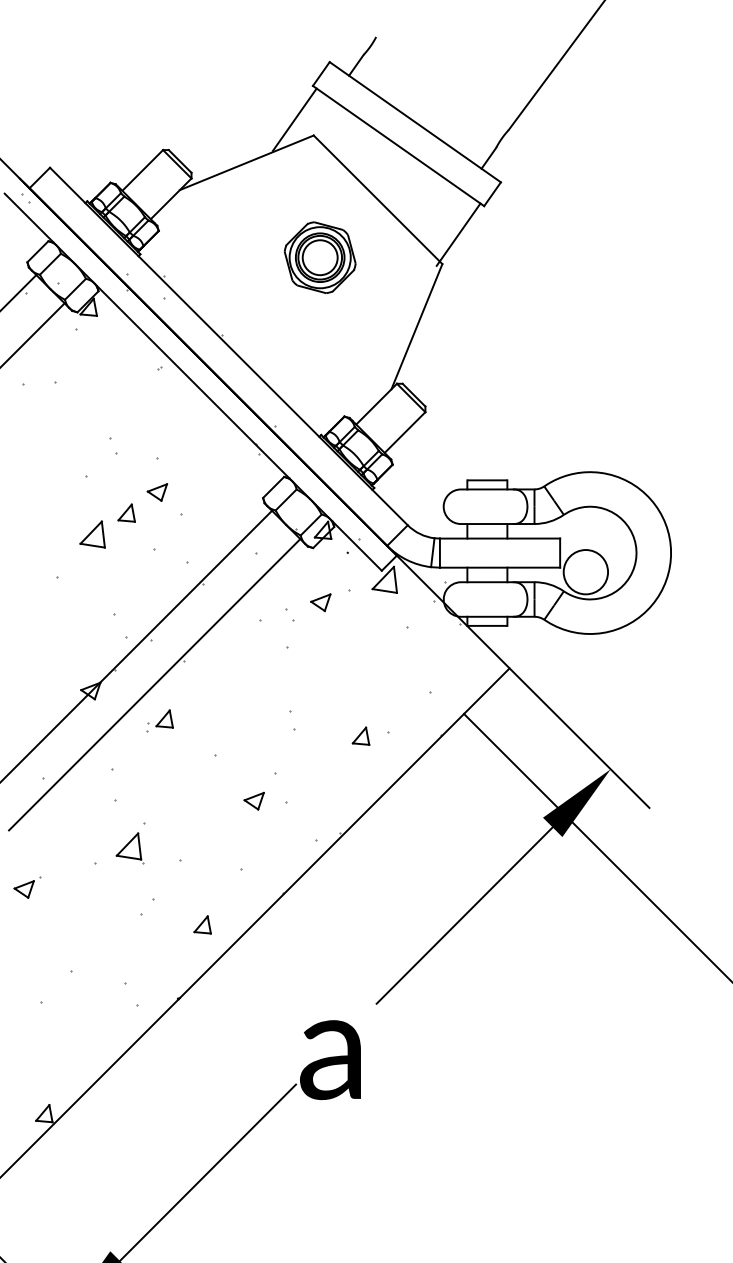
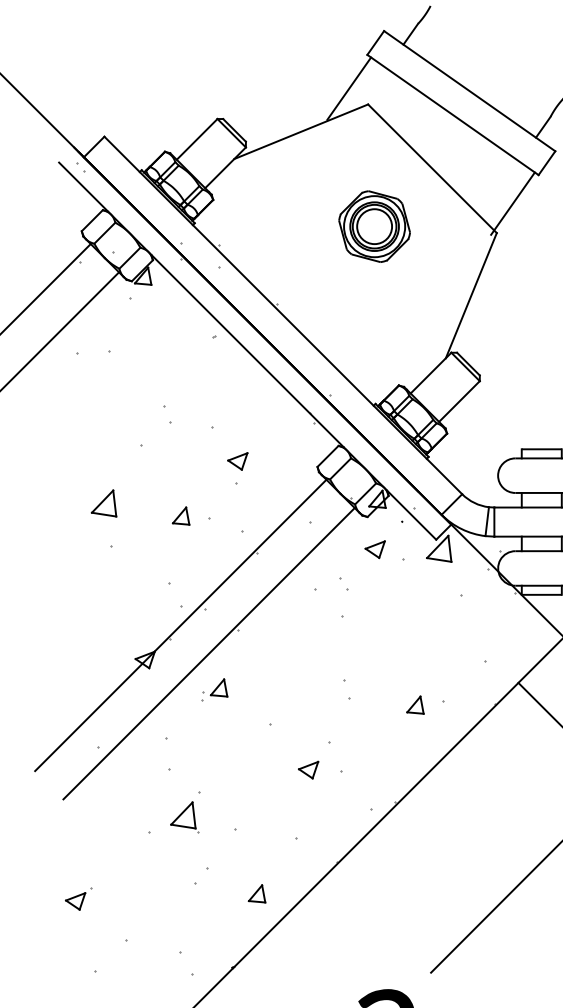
part: (157, 492) -> (237, 461), moved
part: (126, 512) -> (180, 515), moved
part: (92, 534) -> (103, 503), moved
part: (320, 602) -> (374, 549), moved
part: (27, 887) -> (78, 899), moved

